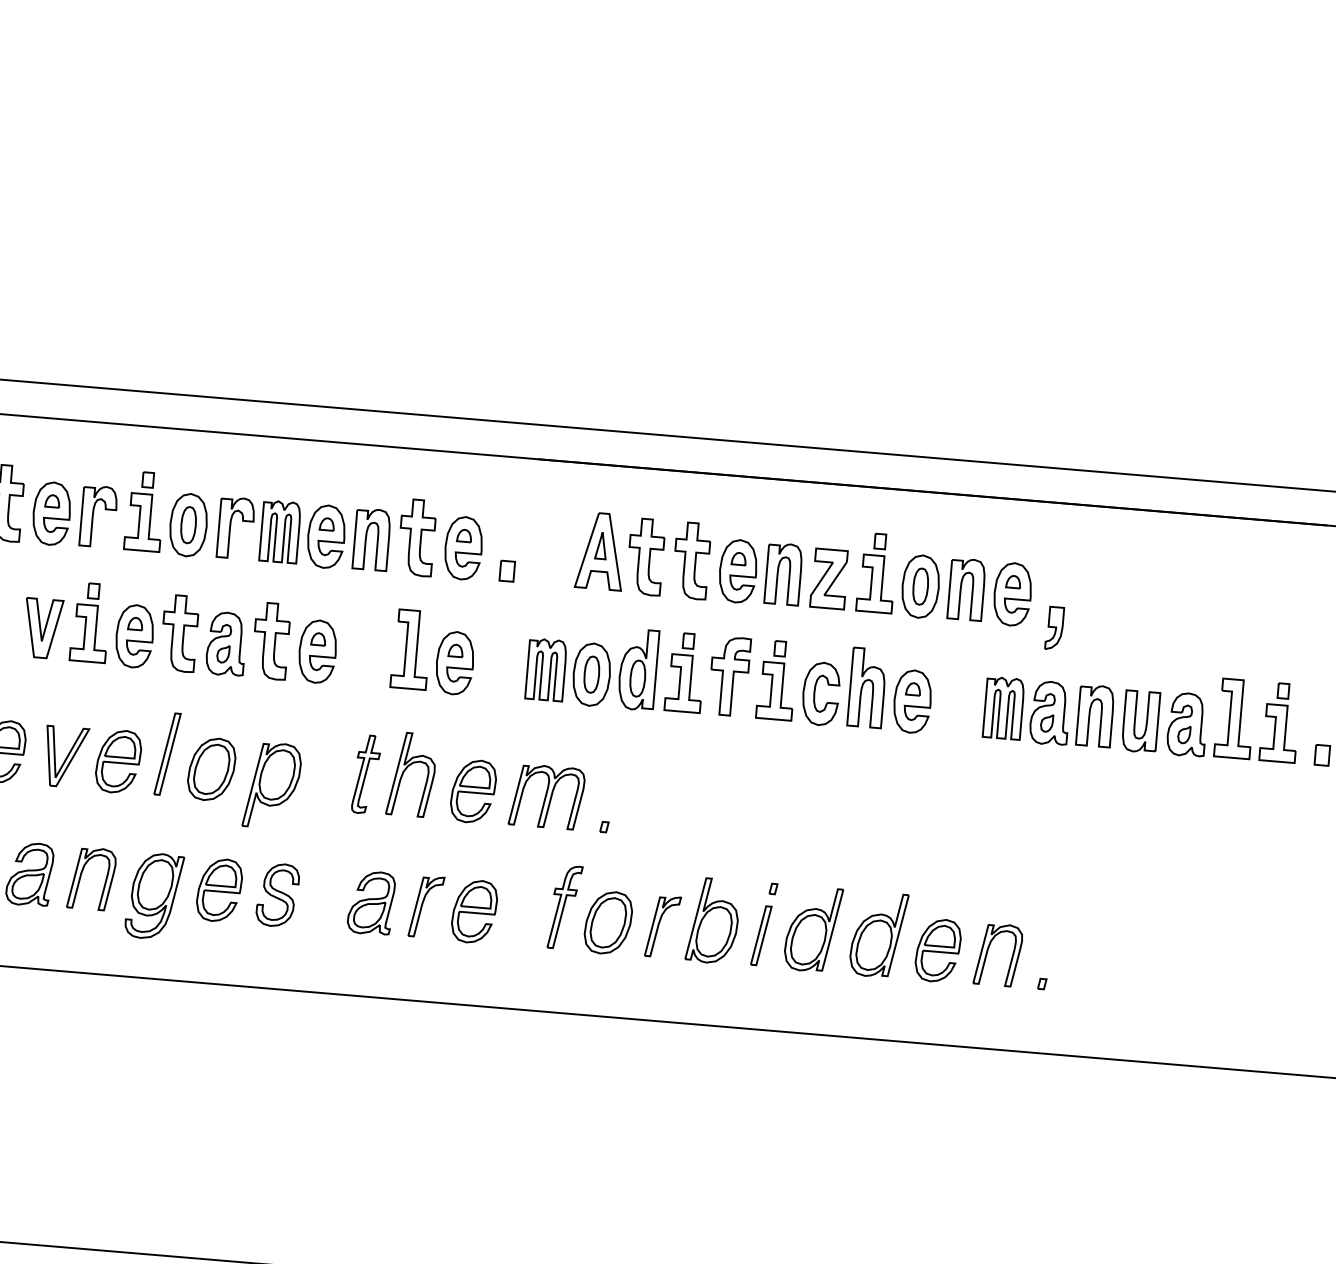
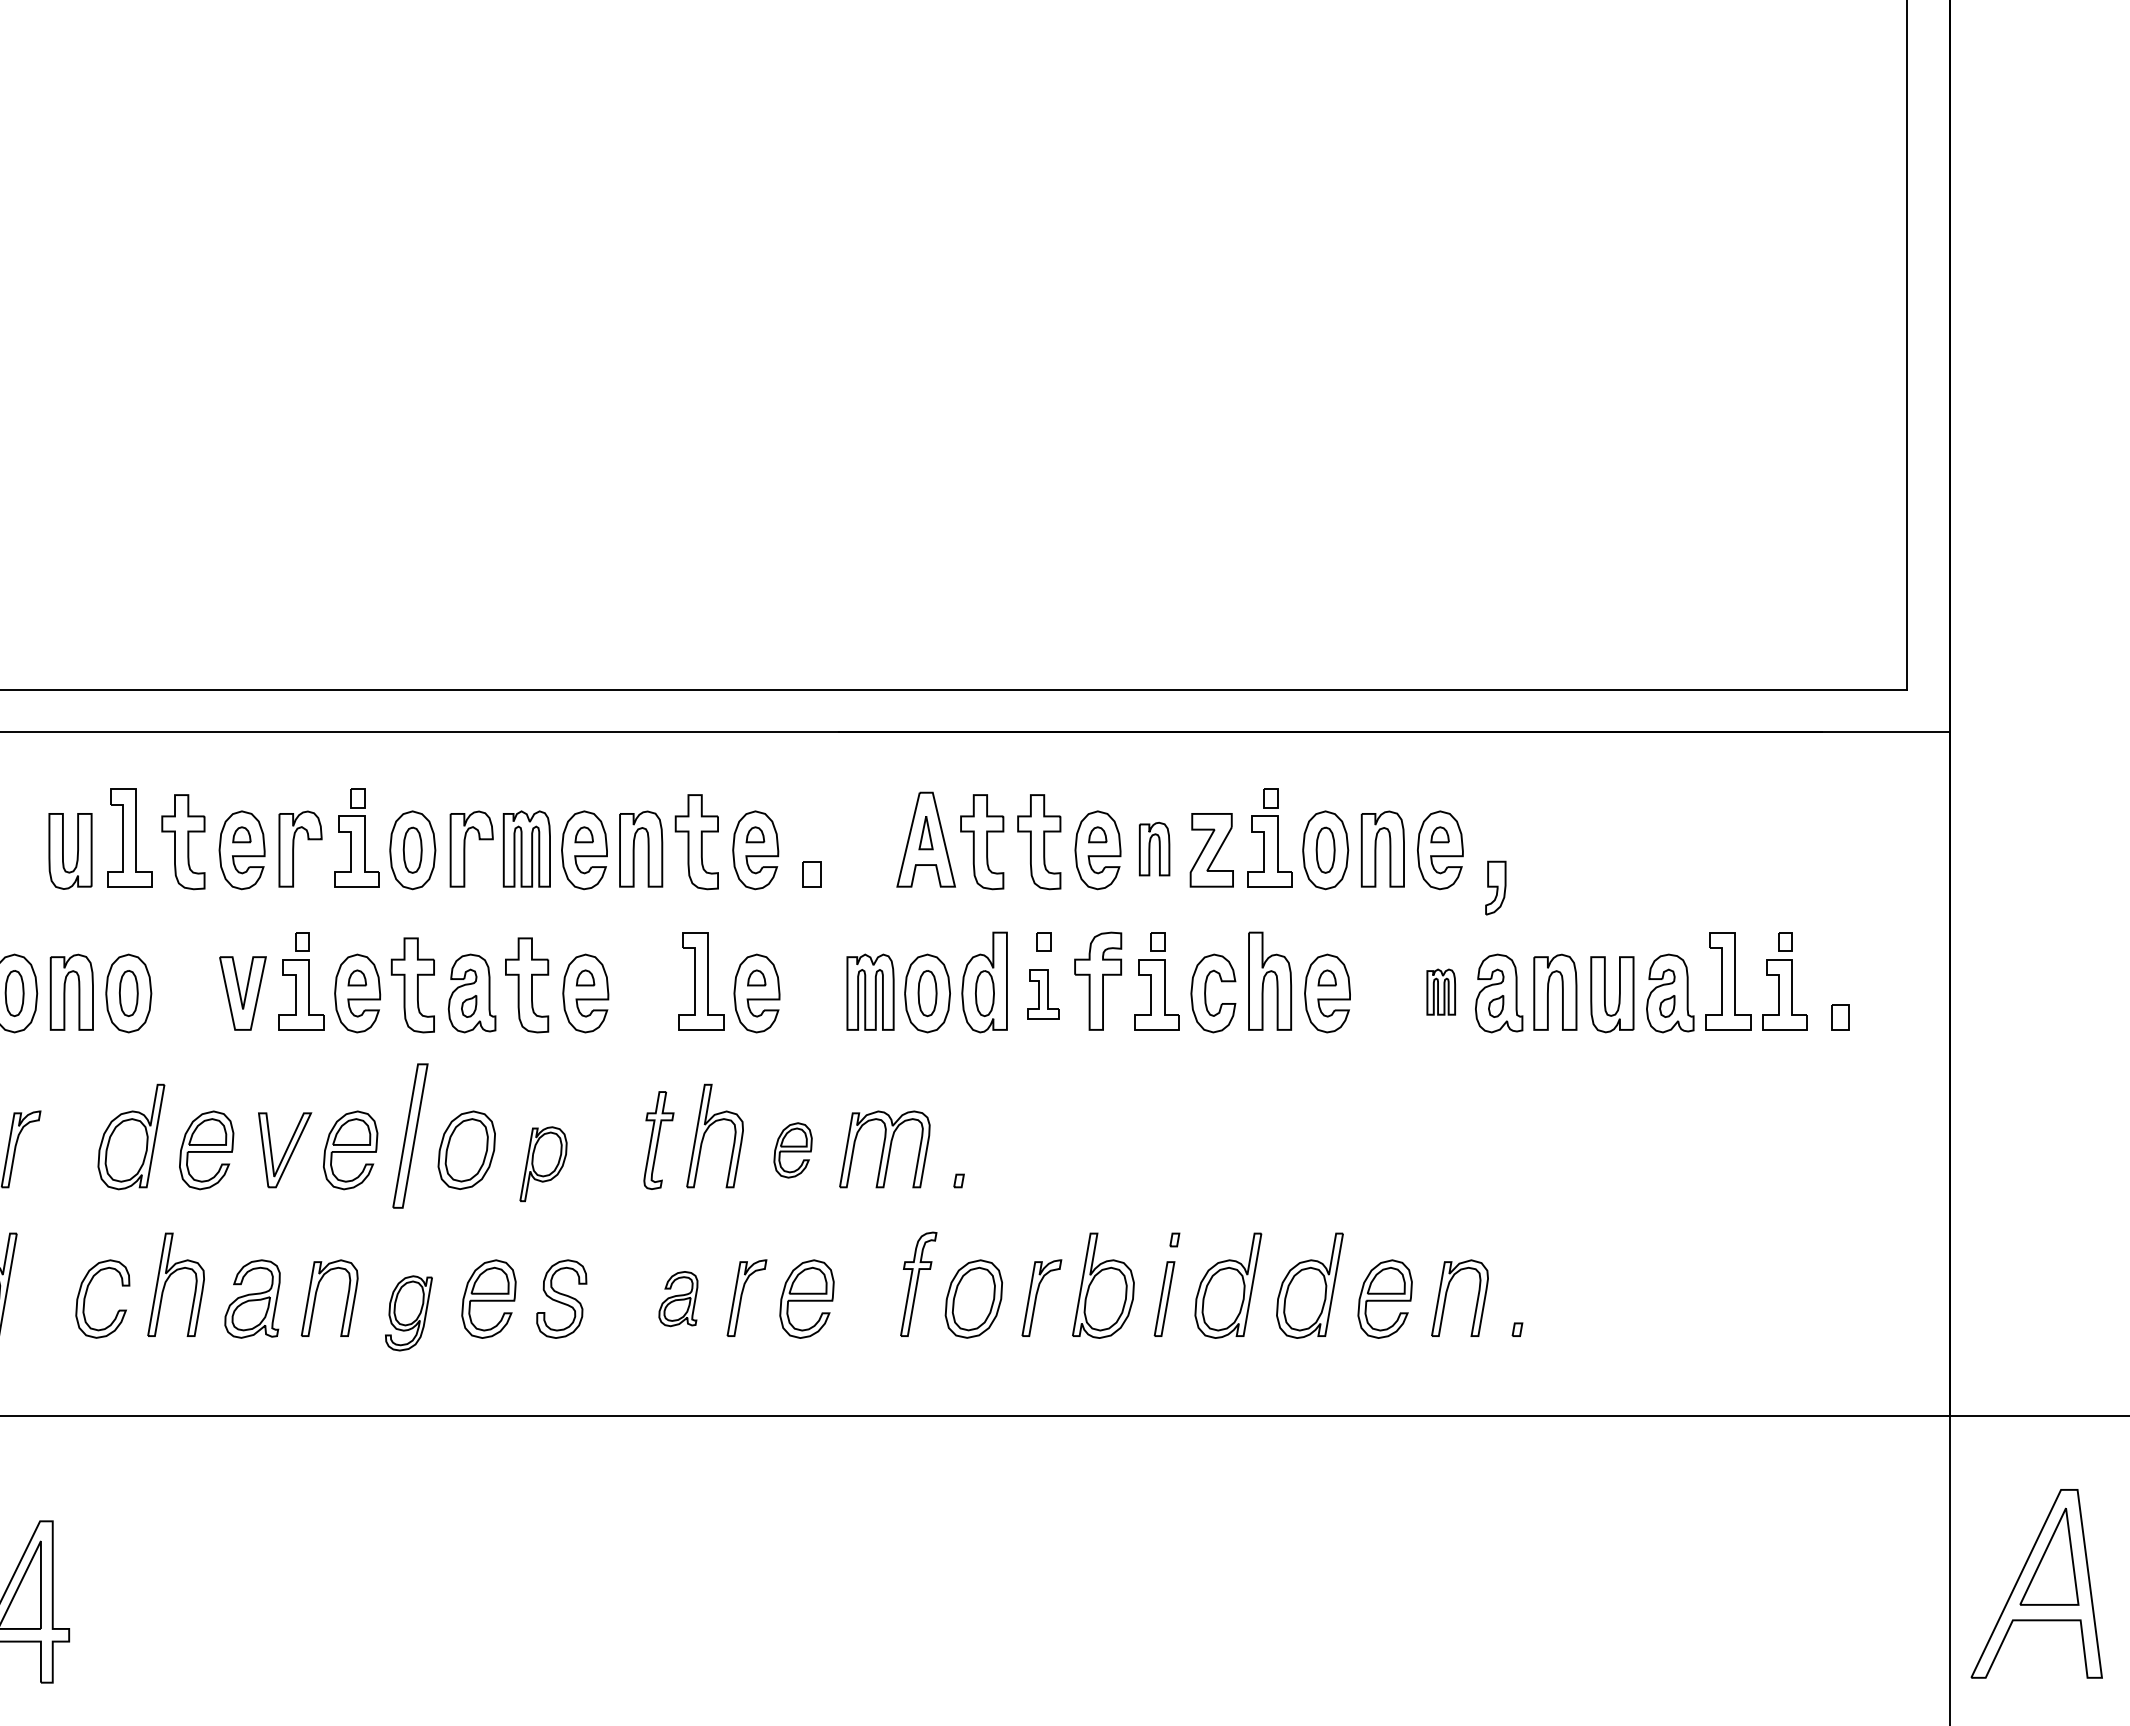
part: (783, 573) -> (1154, 848), size x0.7
part: (683, 683) -> (1042, 994), size x0.7
part: (1004, 707) -> (1441, 991), size x0.6
part: (167, 753) -> (410, 1135), size x1.4
part: (272, 785) -> (543, 1163), size x0.7
part: (472, 791) -> (792, 1150), size x0.7
part: (153, 896) -> (408, 1313), size x0.7
part: (371, 902) -> (678, 1298), size x0.7

